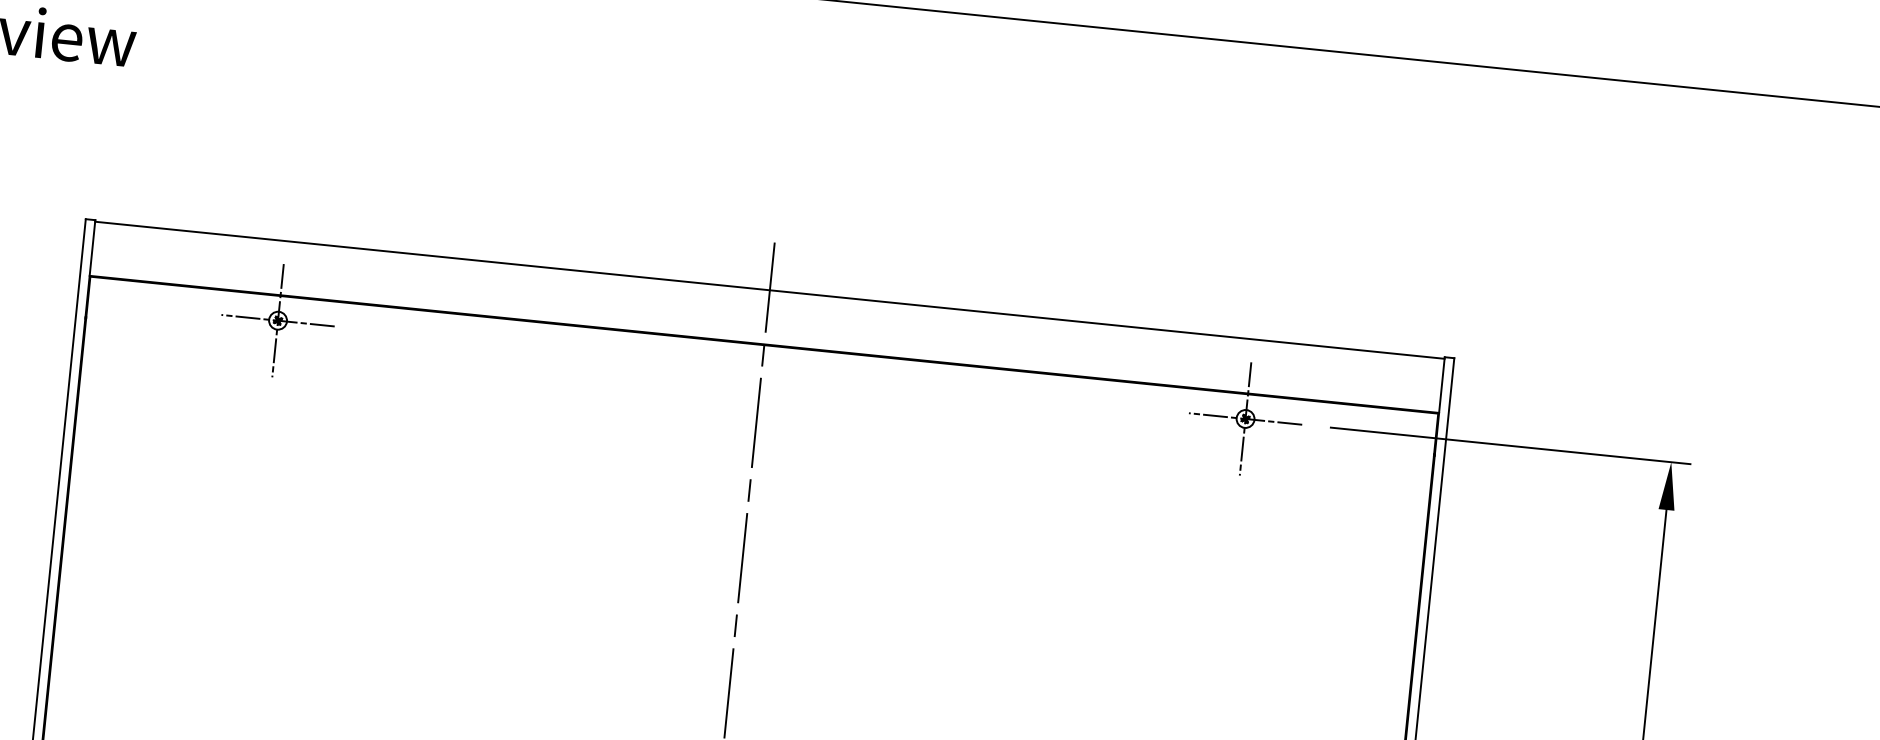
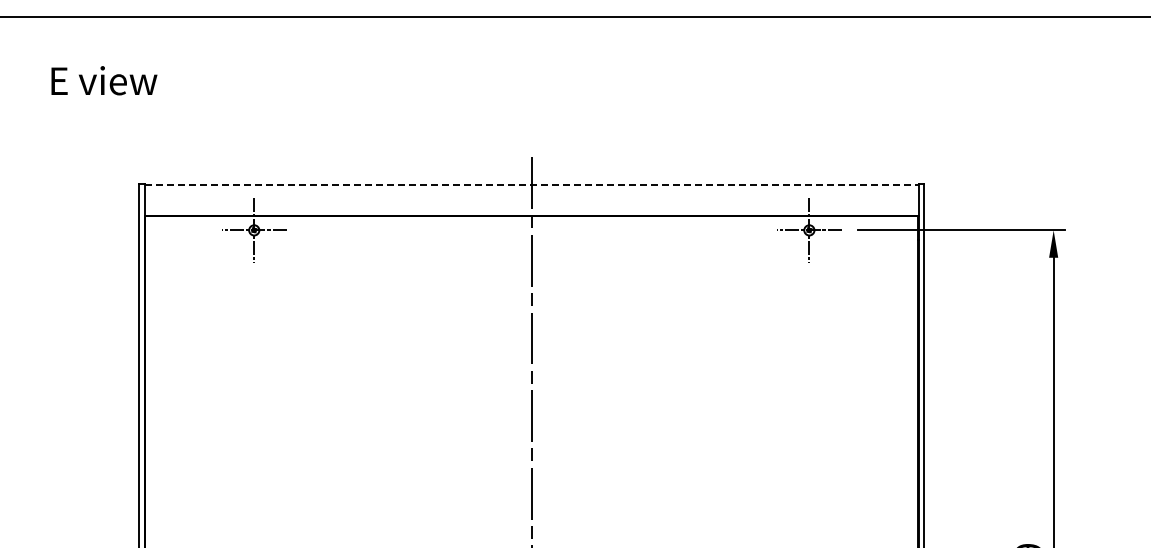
line: (771, 289) -> (532, 184), solid -> dashed

